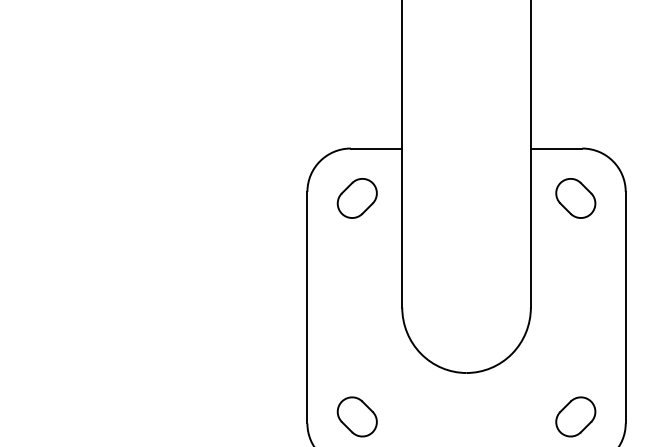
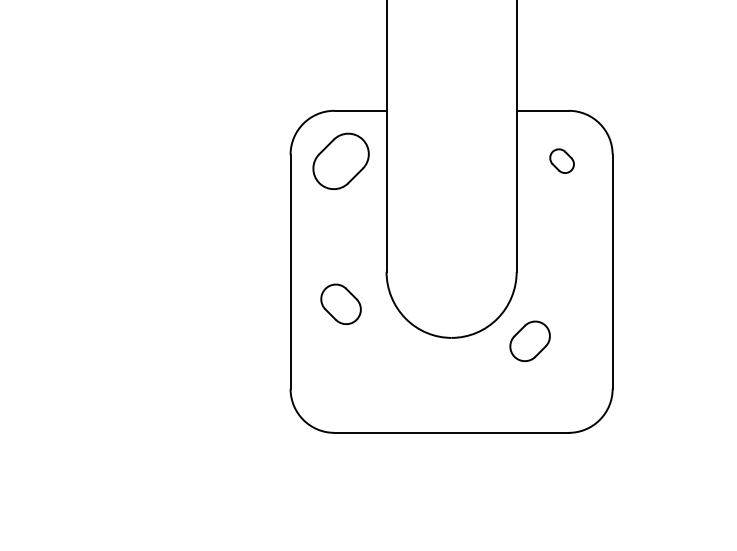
part: (356, 197) -> (340, 160), size x1.4
part: (575, 197) -> (561, 160), size x0.6
part: (356, 416) -> (340, 303), moved
part: (575, 416) -> (529, 340), moved

